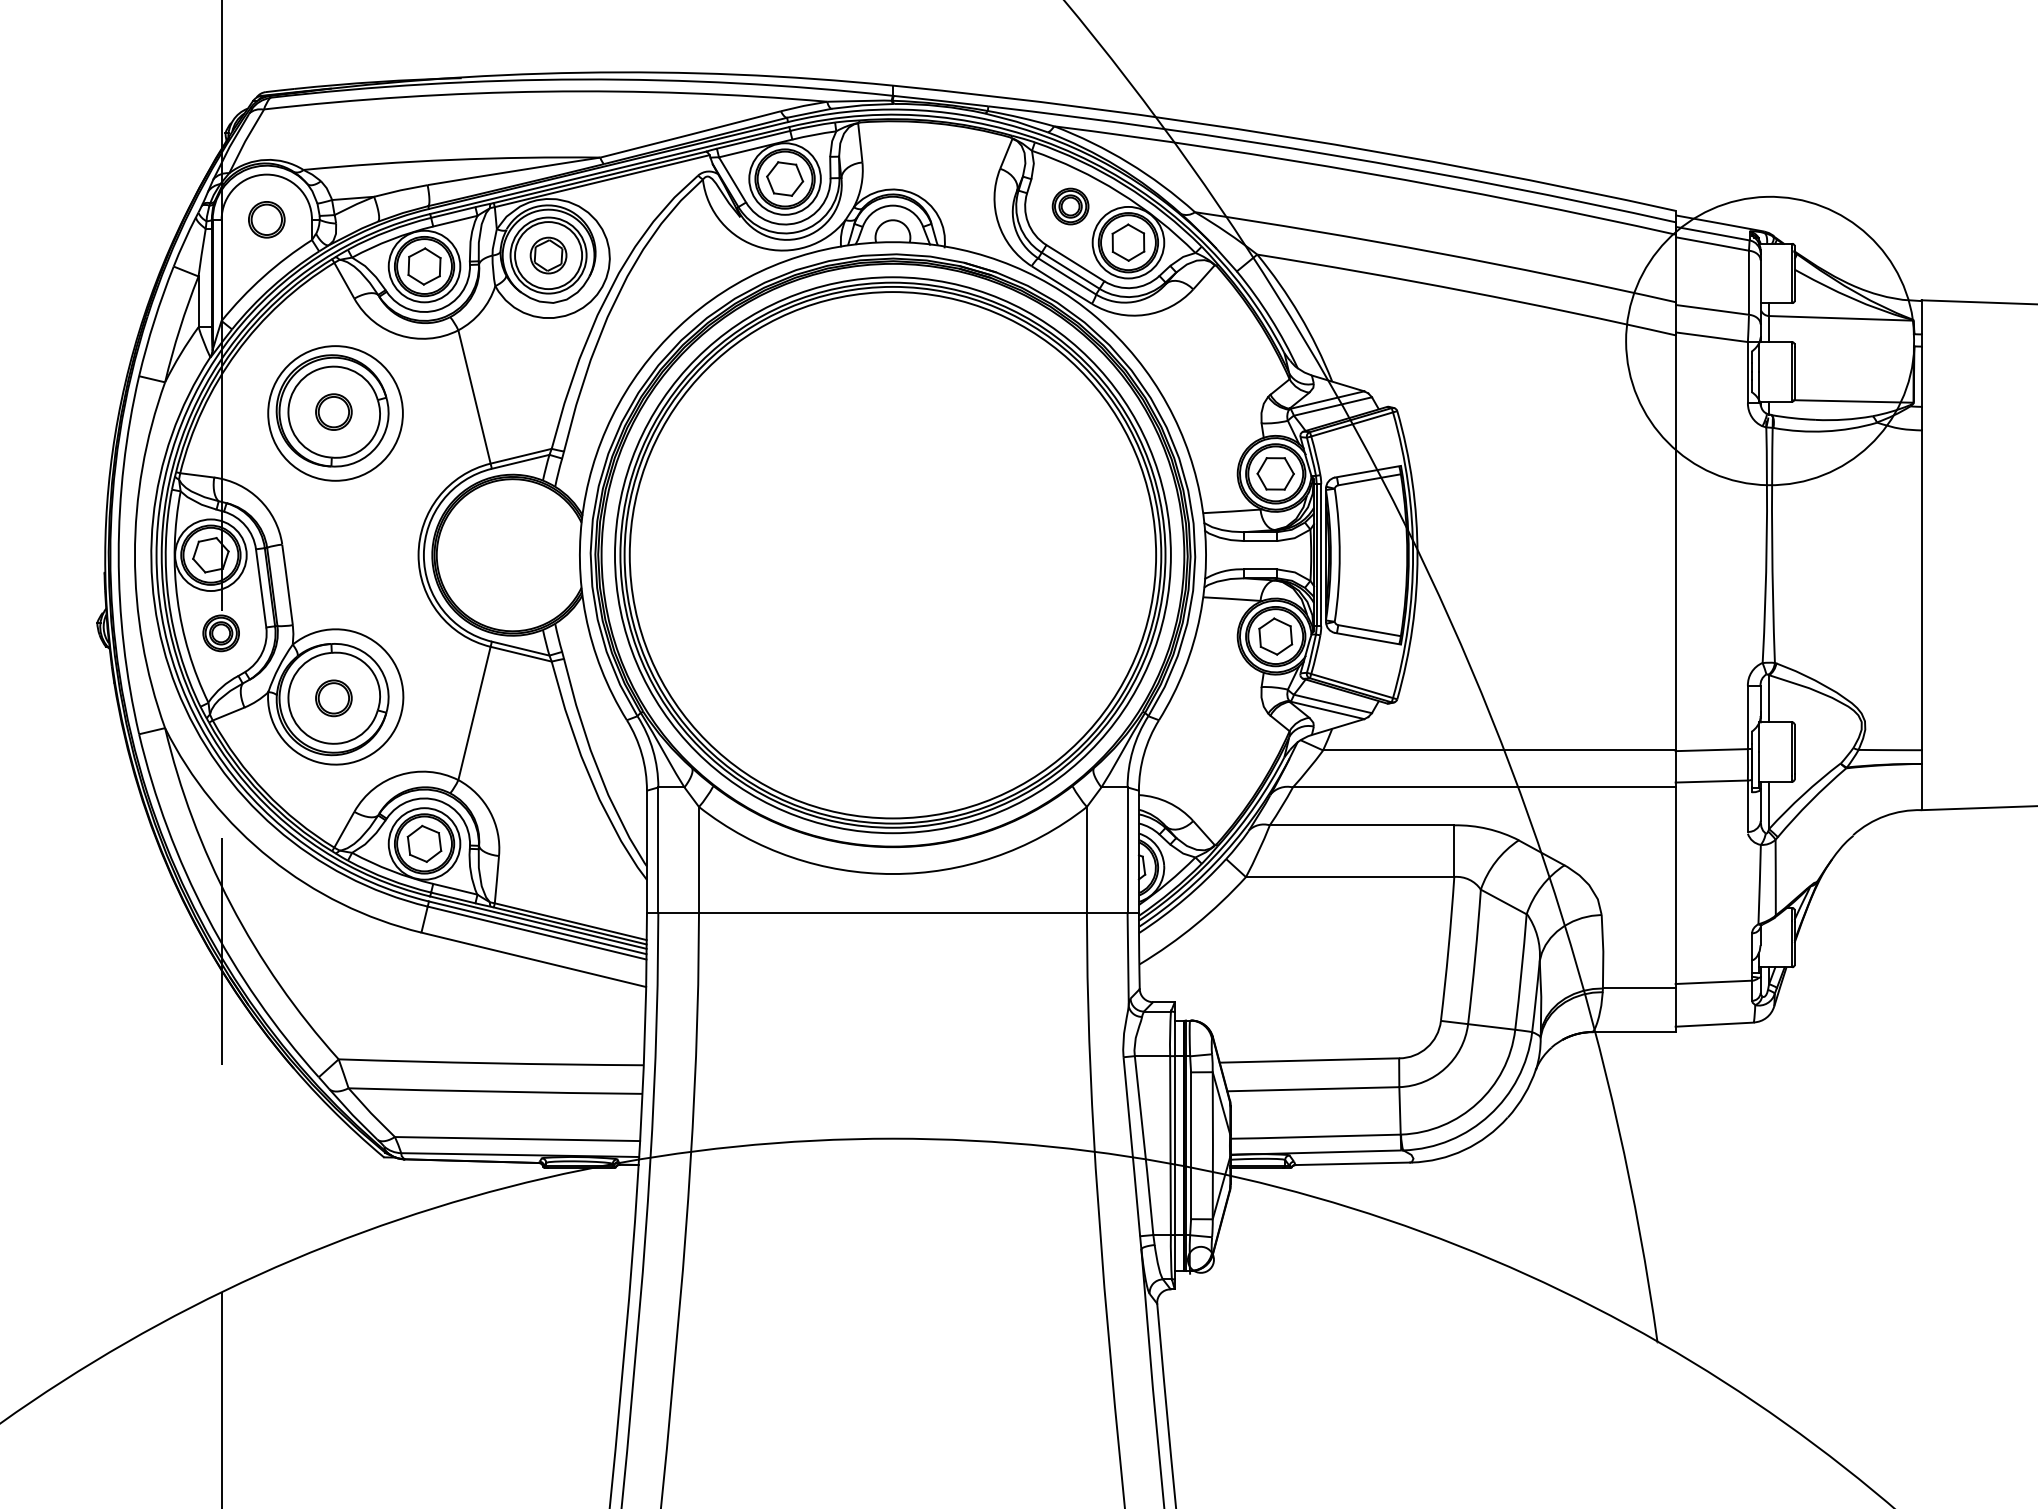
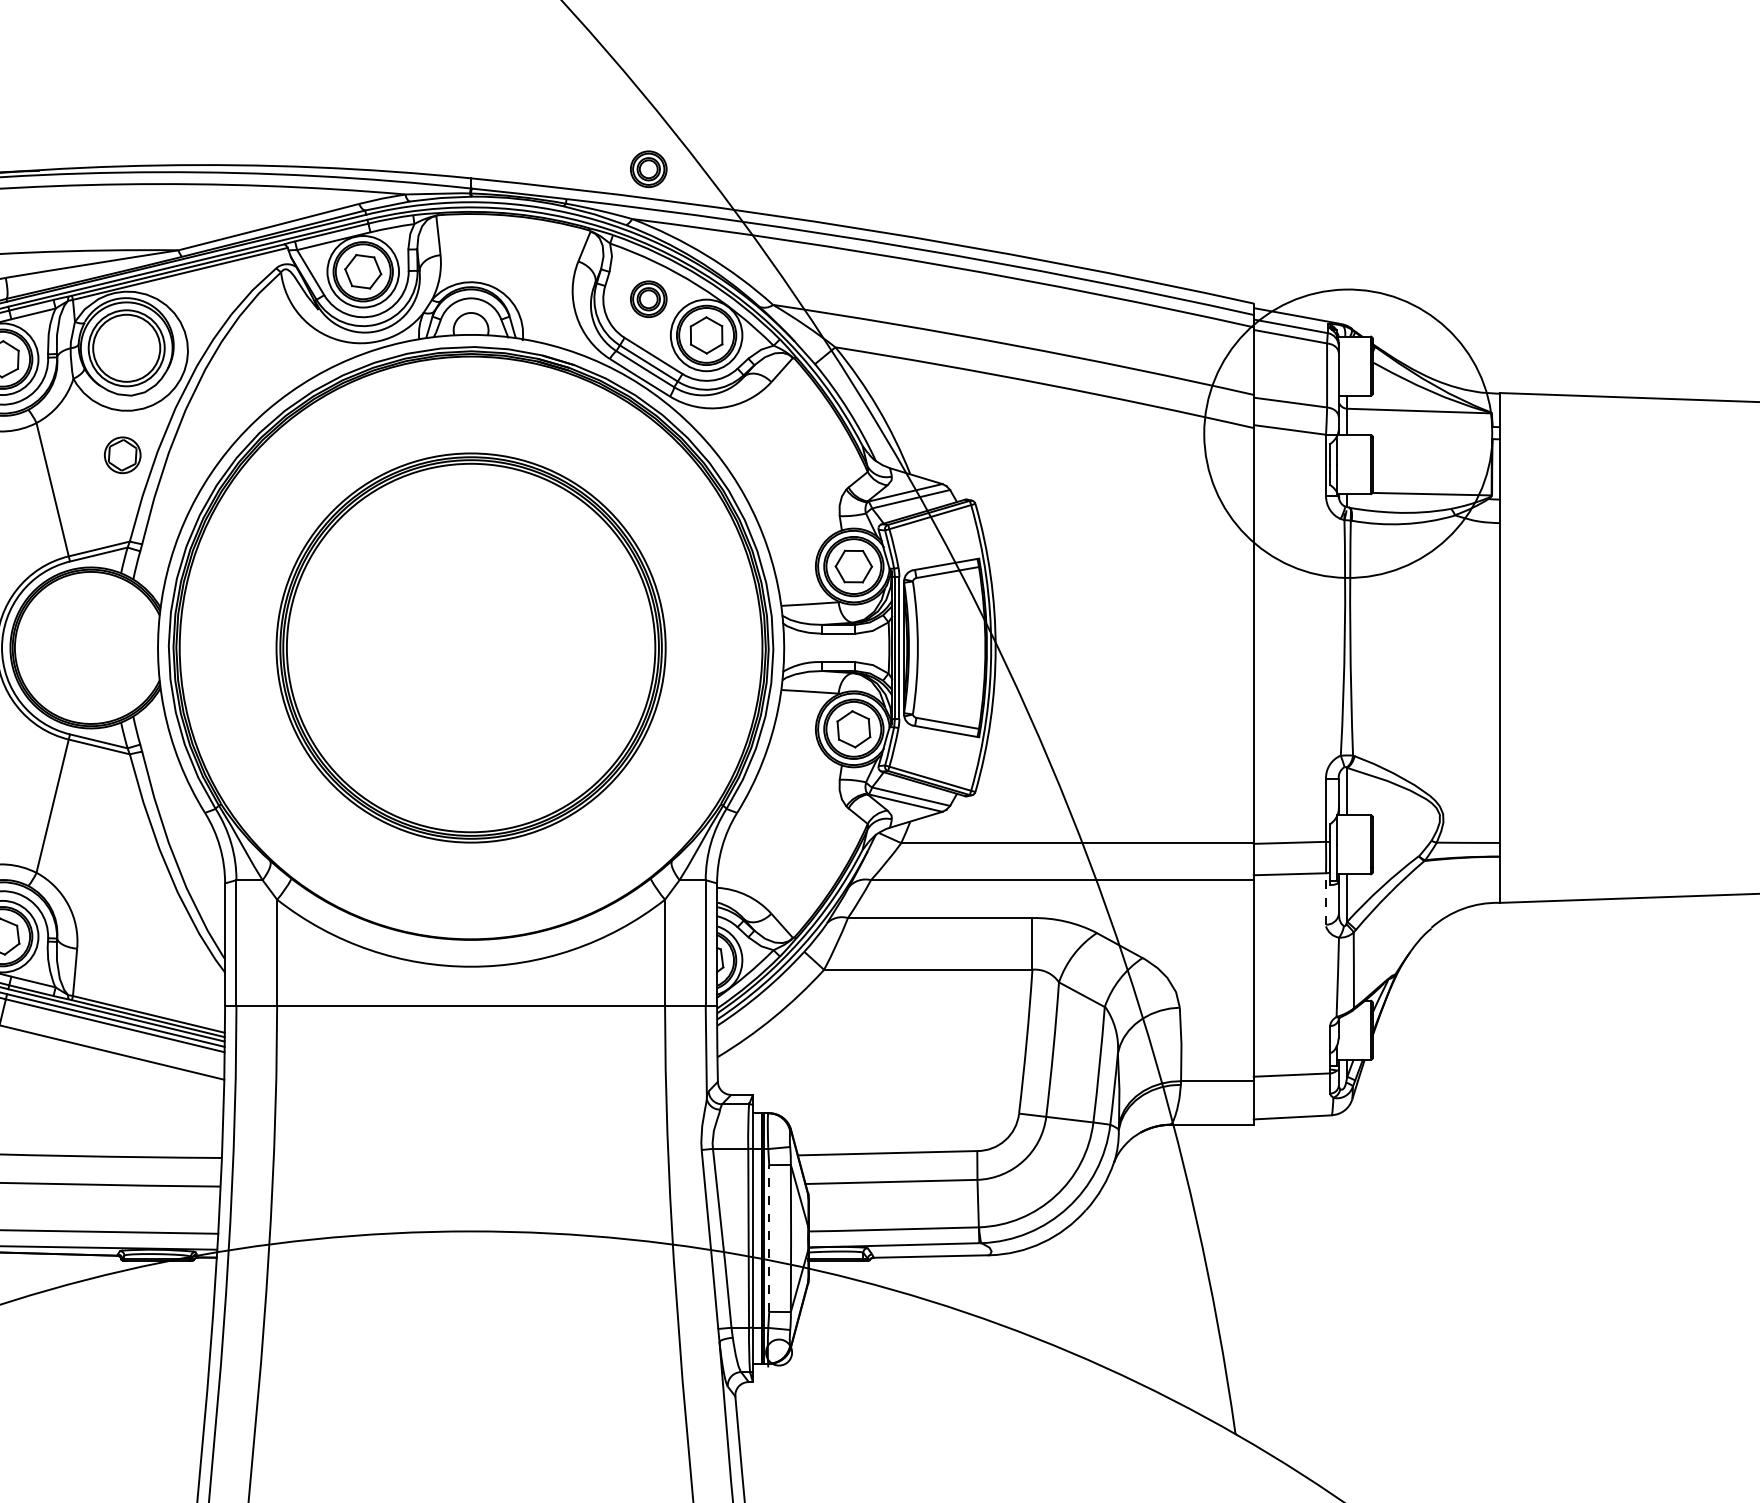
part: (1070, 76) -> (648, 169), added
part: (548, 255) -> (122, 455), moved
part: (892, 555) -> (470, 648), size x0.7
line: (1747, 806) -> (1325, 899), solid -> dashed
line: (1191, 1145) -> (769, 1238), solid -> dashed

